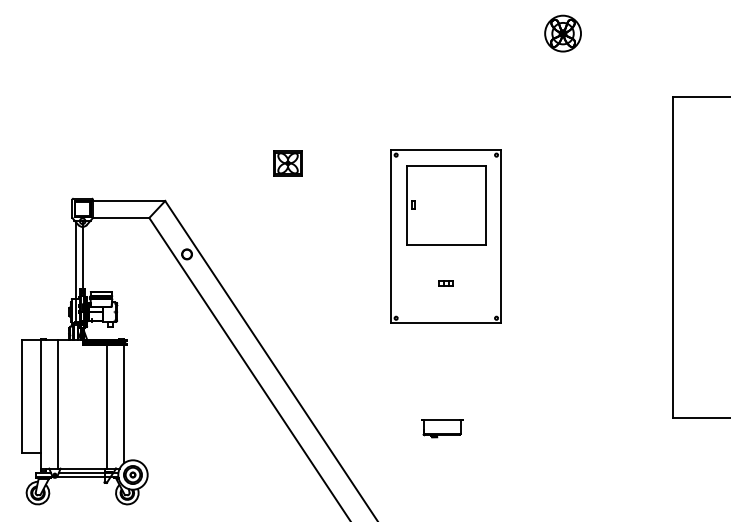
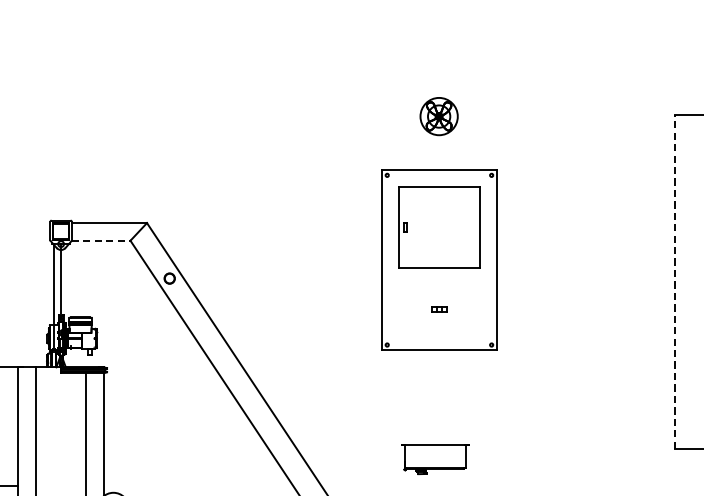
part: (562, 33) -> (438, 116), moved
part: (287, 163) -> (274, 184), removed
line: (121, 217) -> (101, 240), solid -> dashed
line: (672, 257) -> (674, 281), solid -> dashed
part: (442, 428) -> (435, 459), size x1.6

